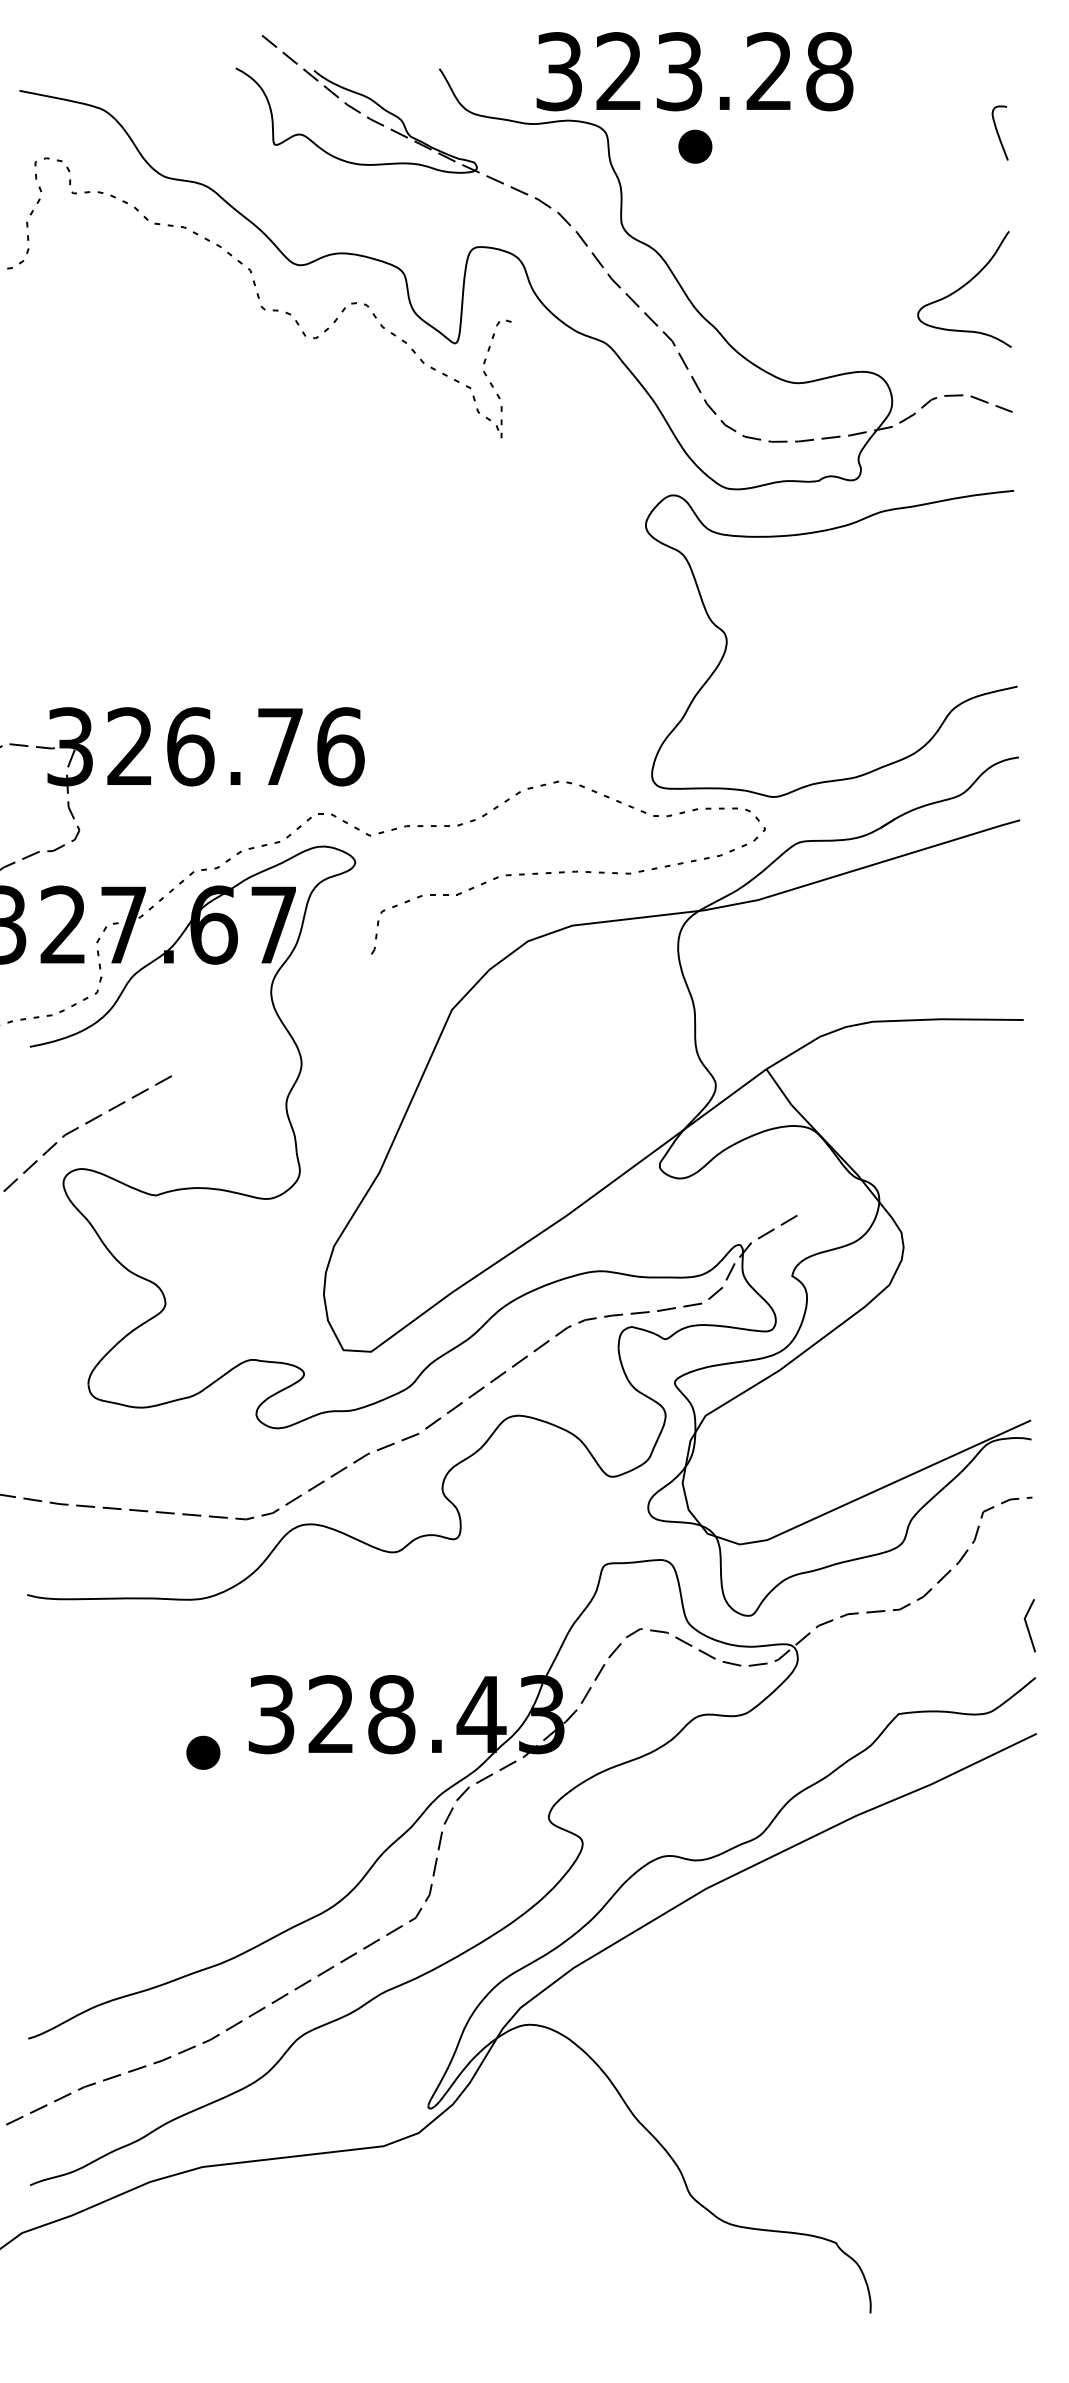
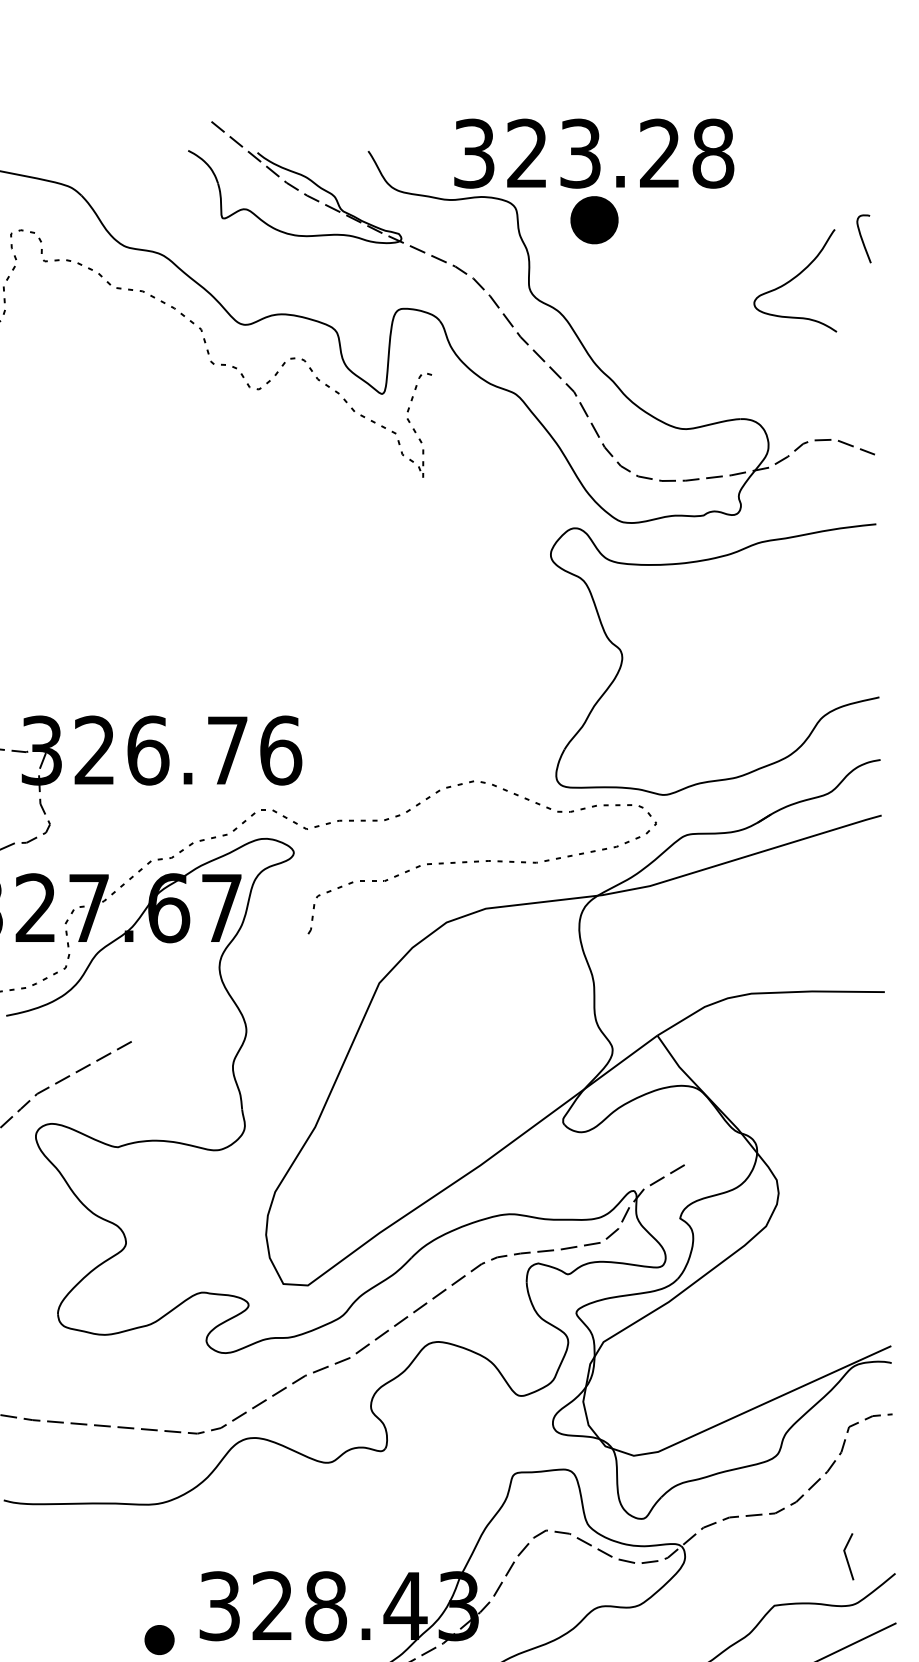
curve: (998, 132) -> (862, 238), moved
part: (695, 146) -> (594, 219), size x1.6
curve: (963, 287) -> (794, 279), moved
line: (1028, 1626) -> (847, 1557), moved

